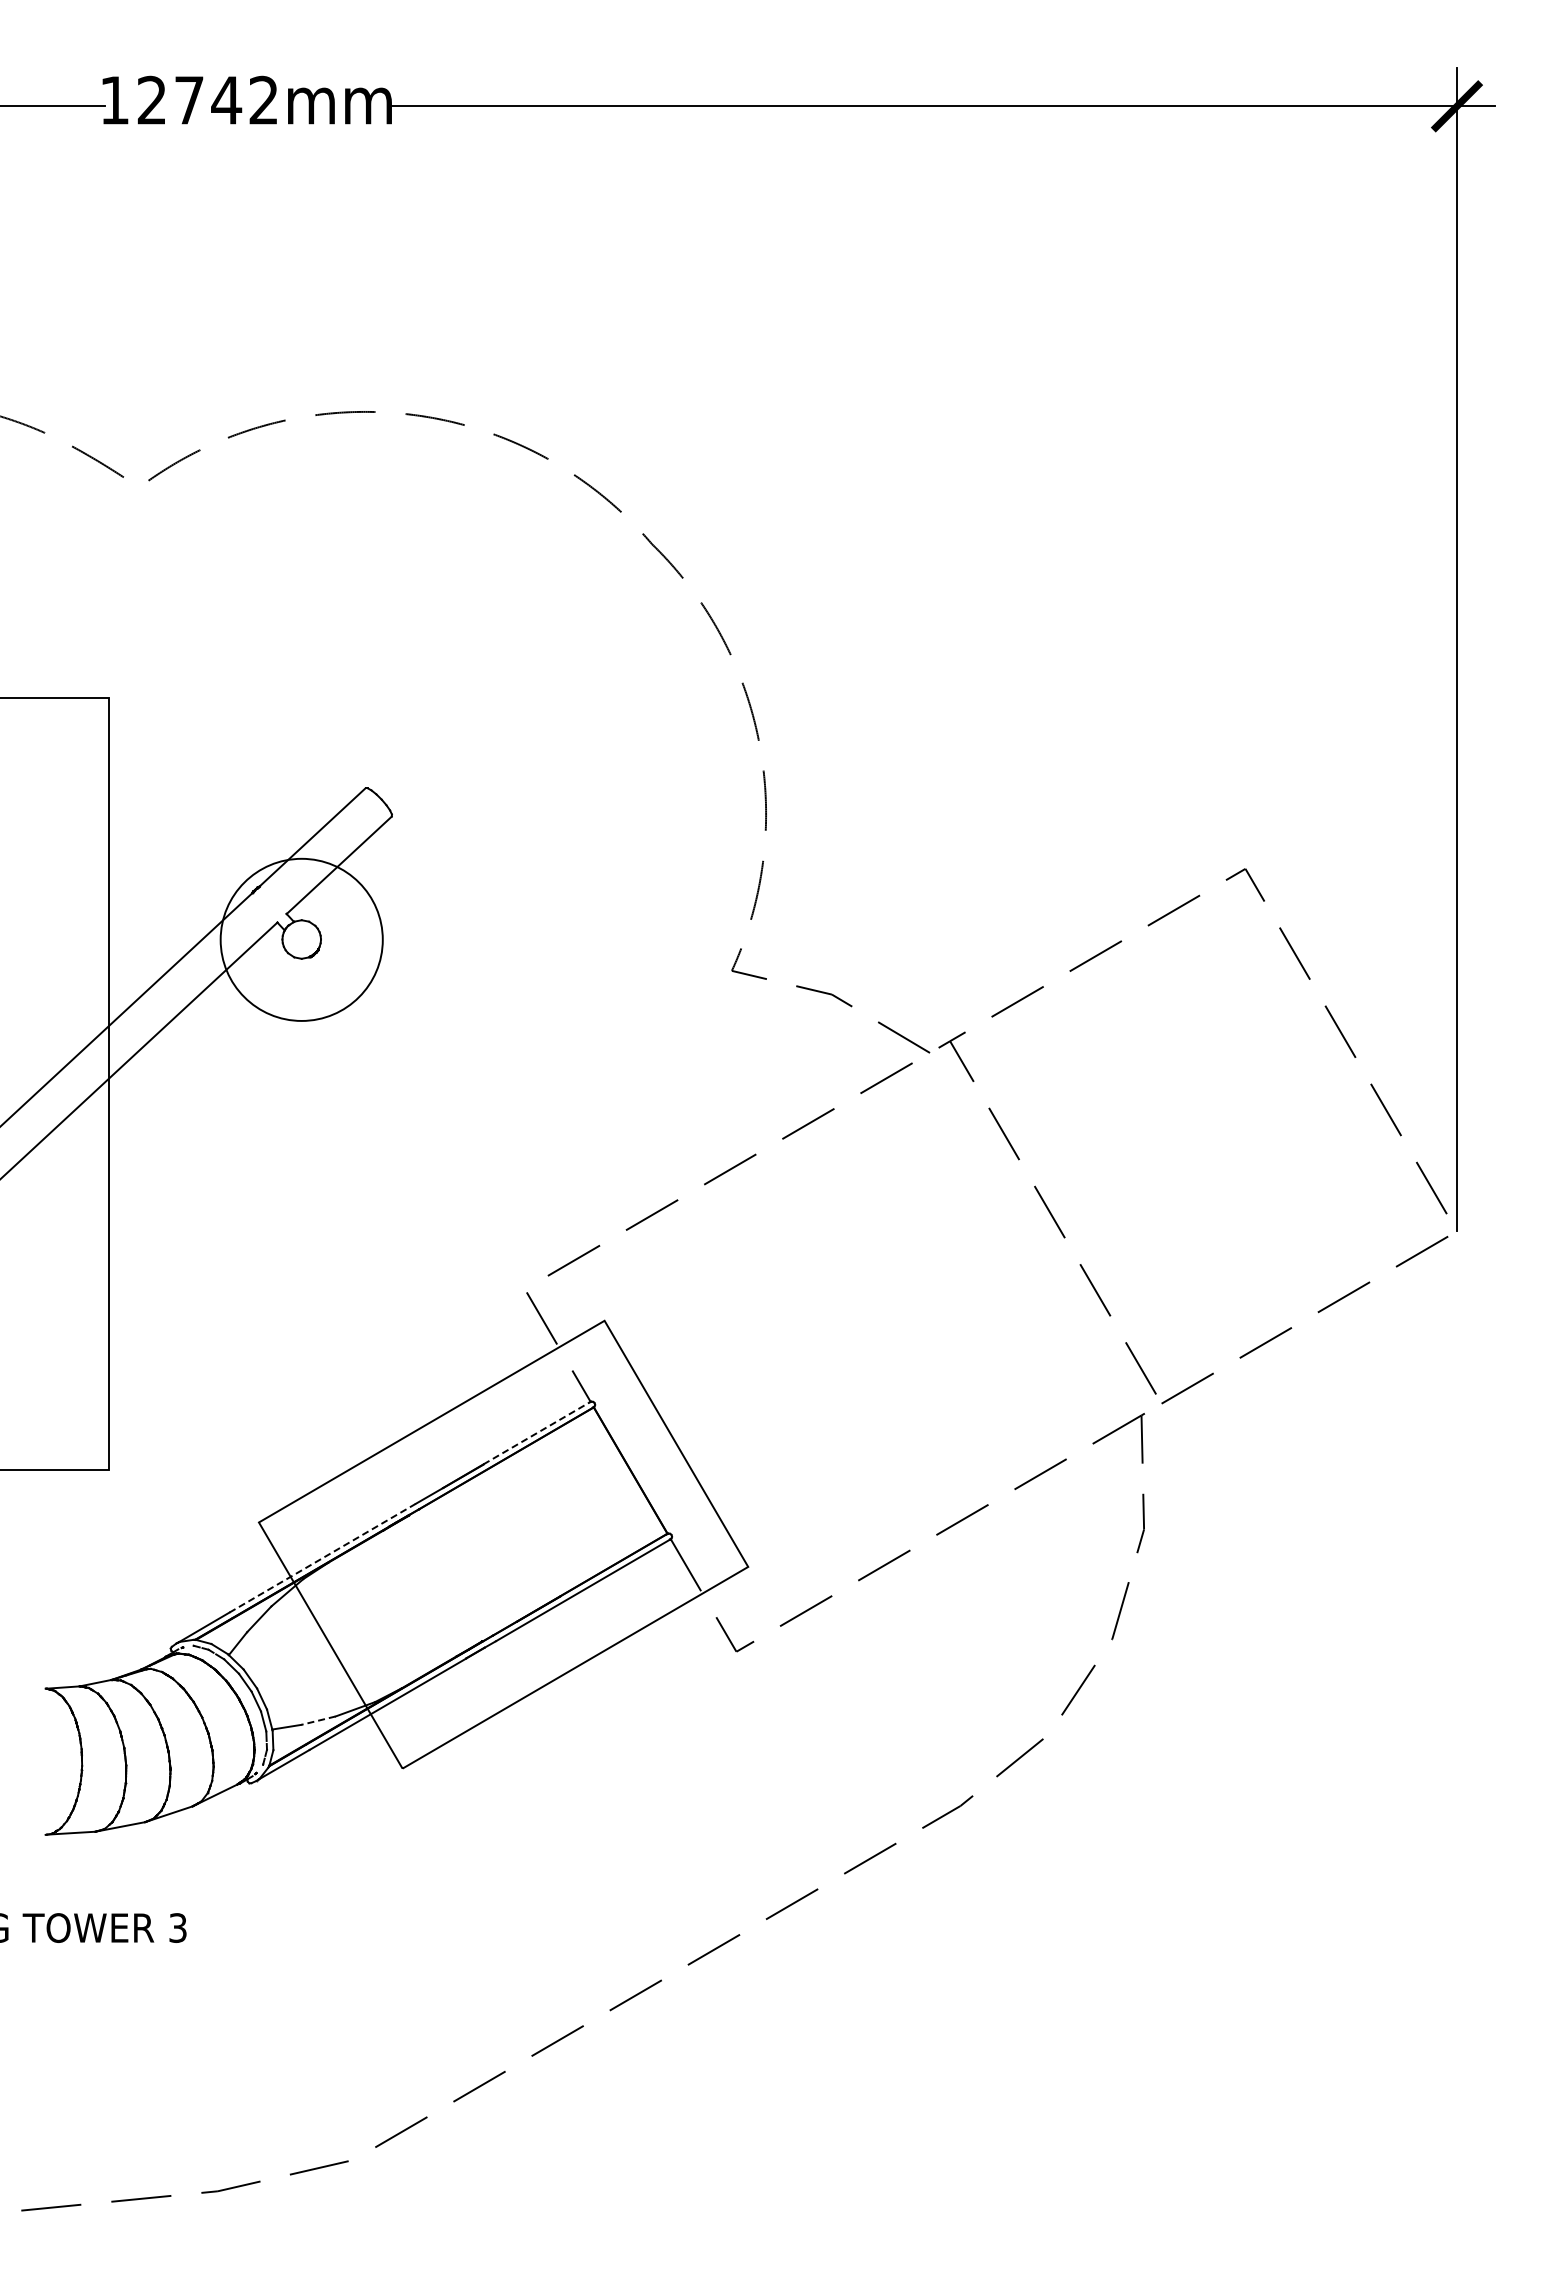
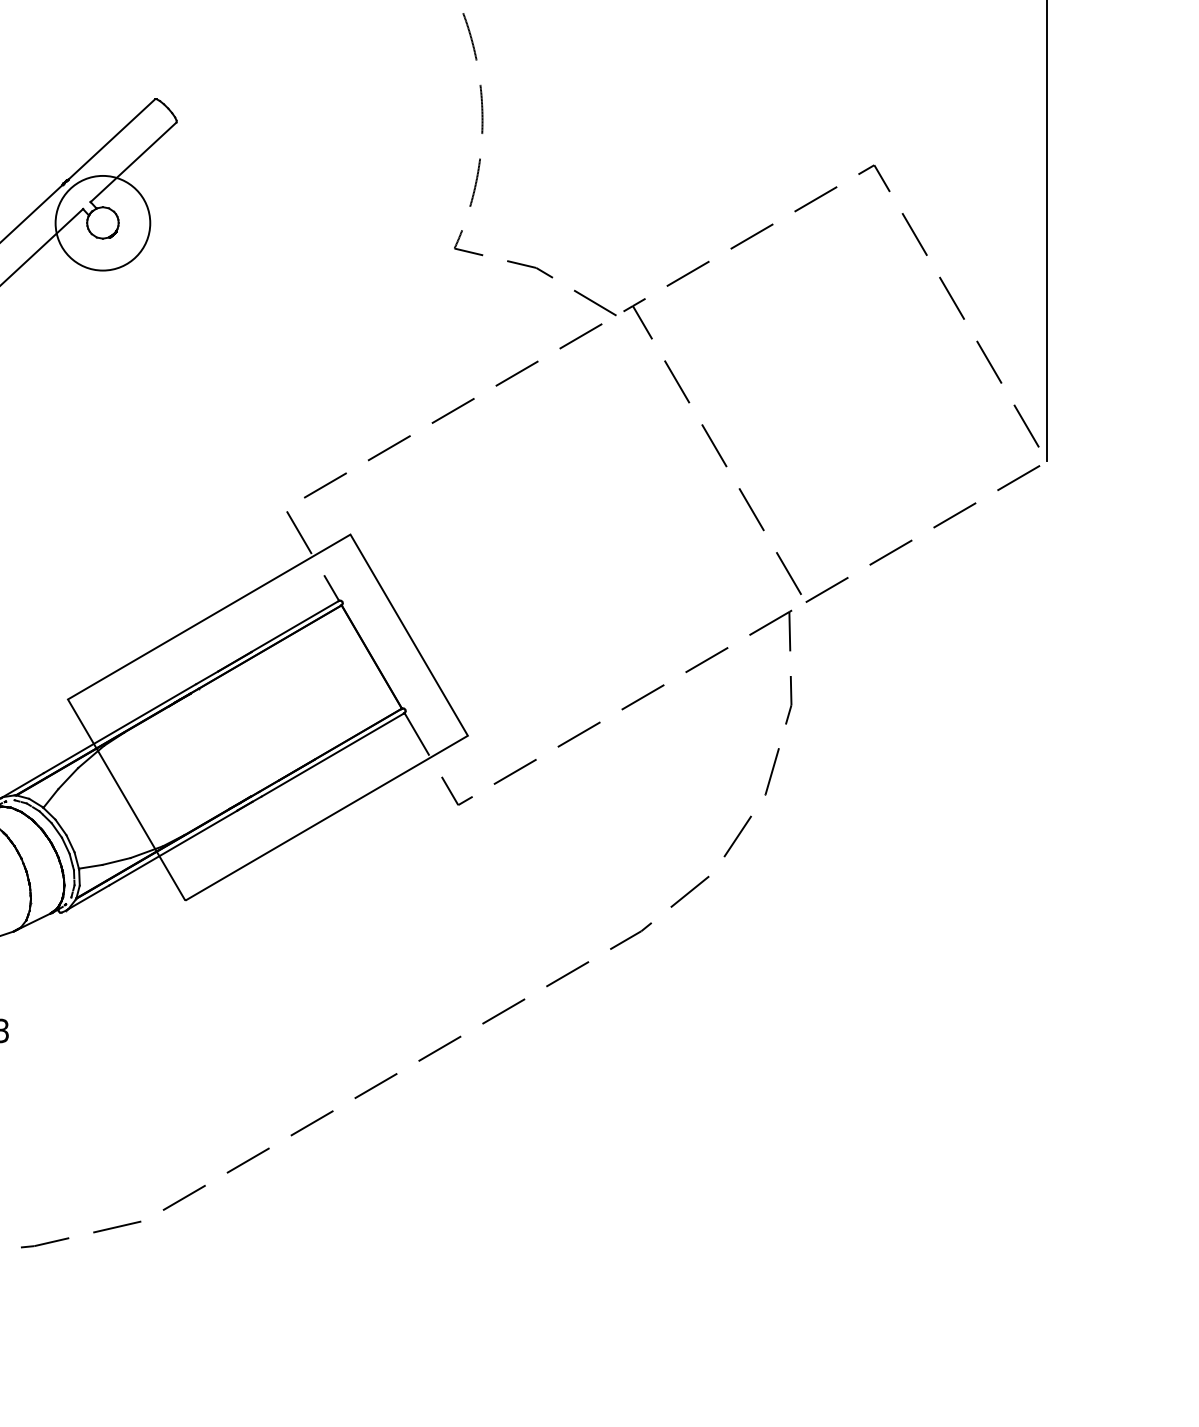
circle: (301, 939) -> (102, 222), size x0.71
line: (536, 1433) -> (294, 626), dashed -> solid
line: (322, 1558) -> (119, 728), dashed -> solid
line: (318, 1720) -> (116, 861), dashed -> solid

